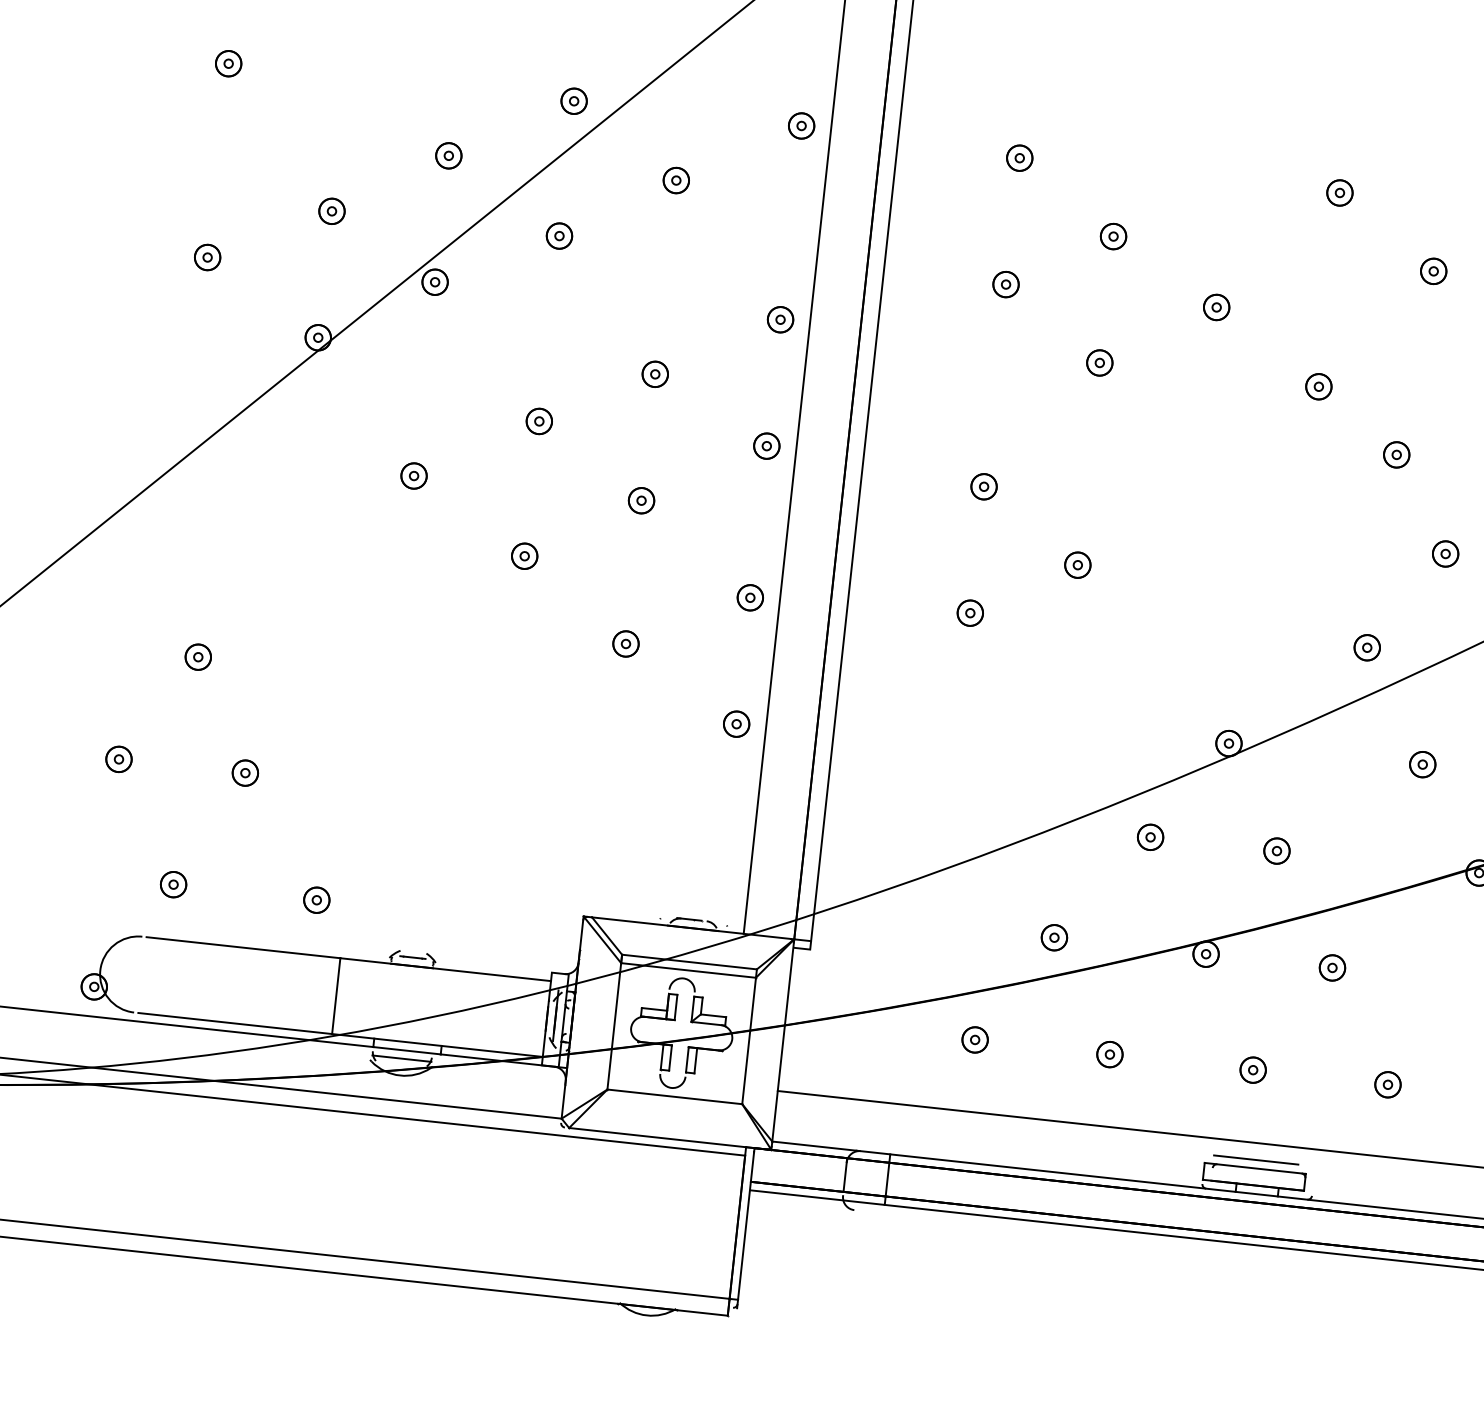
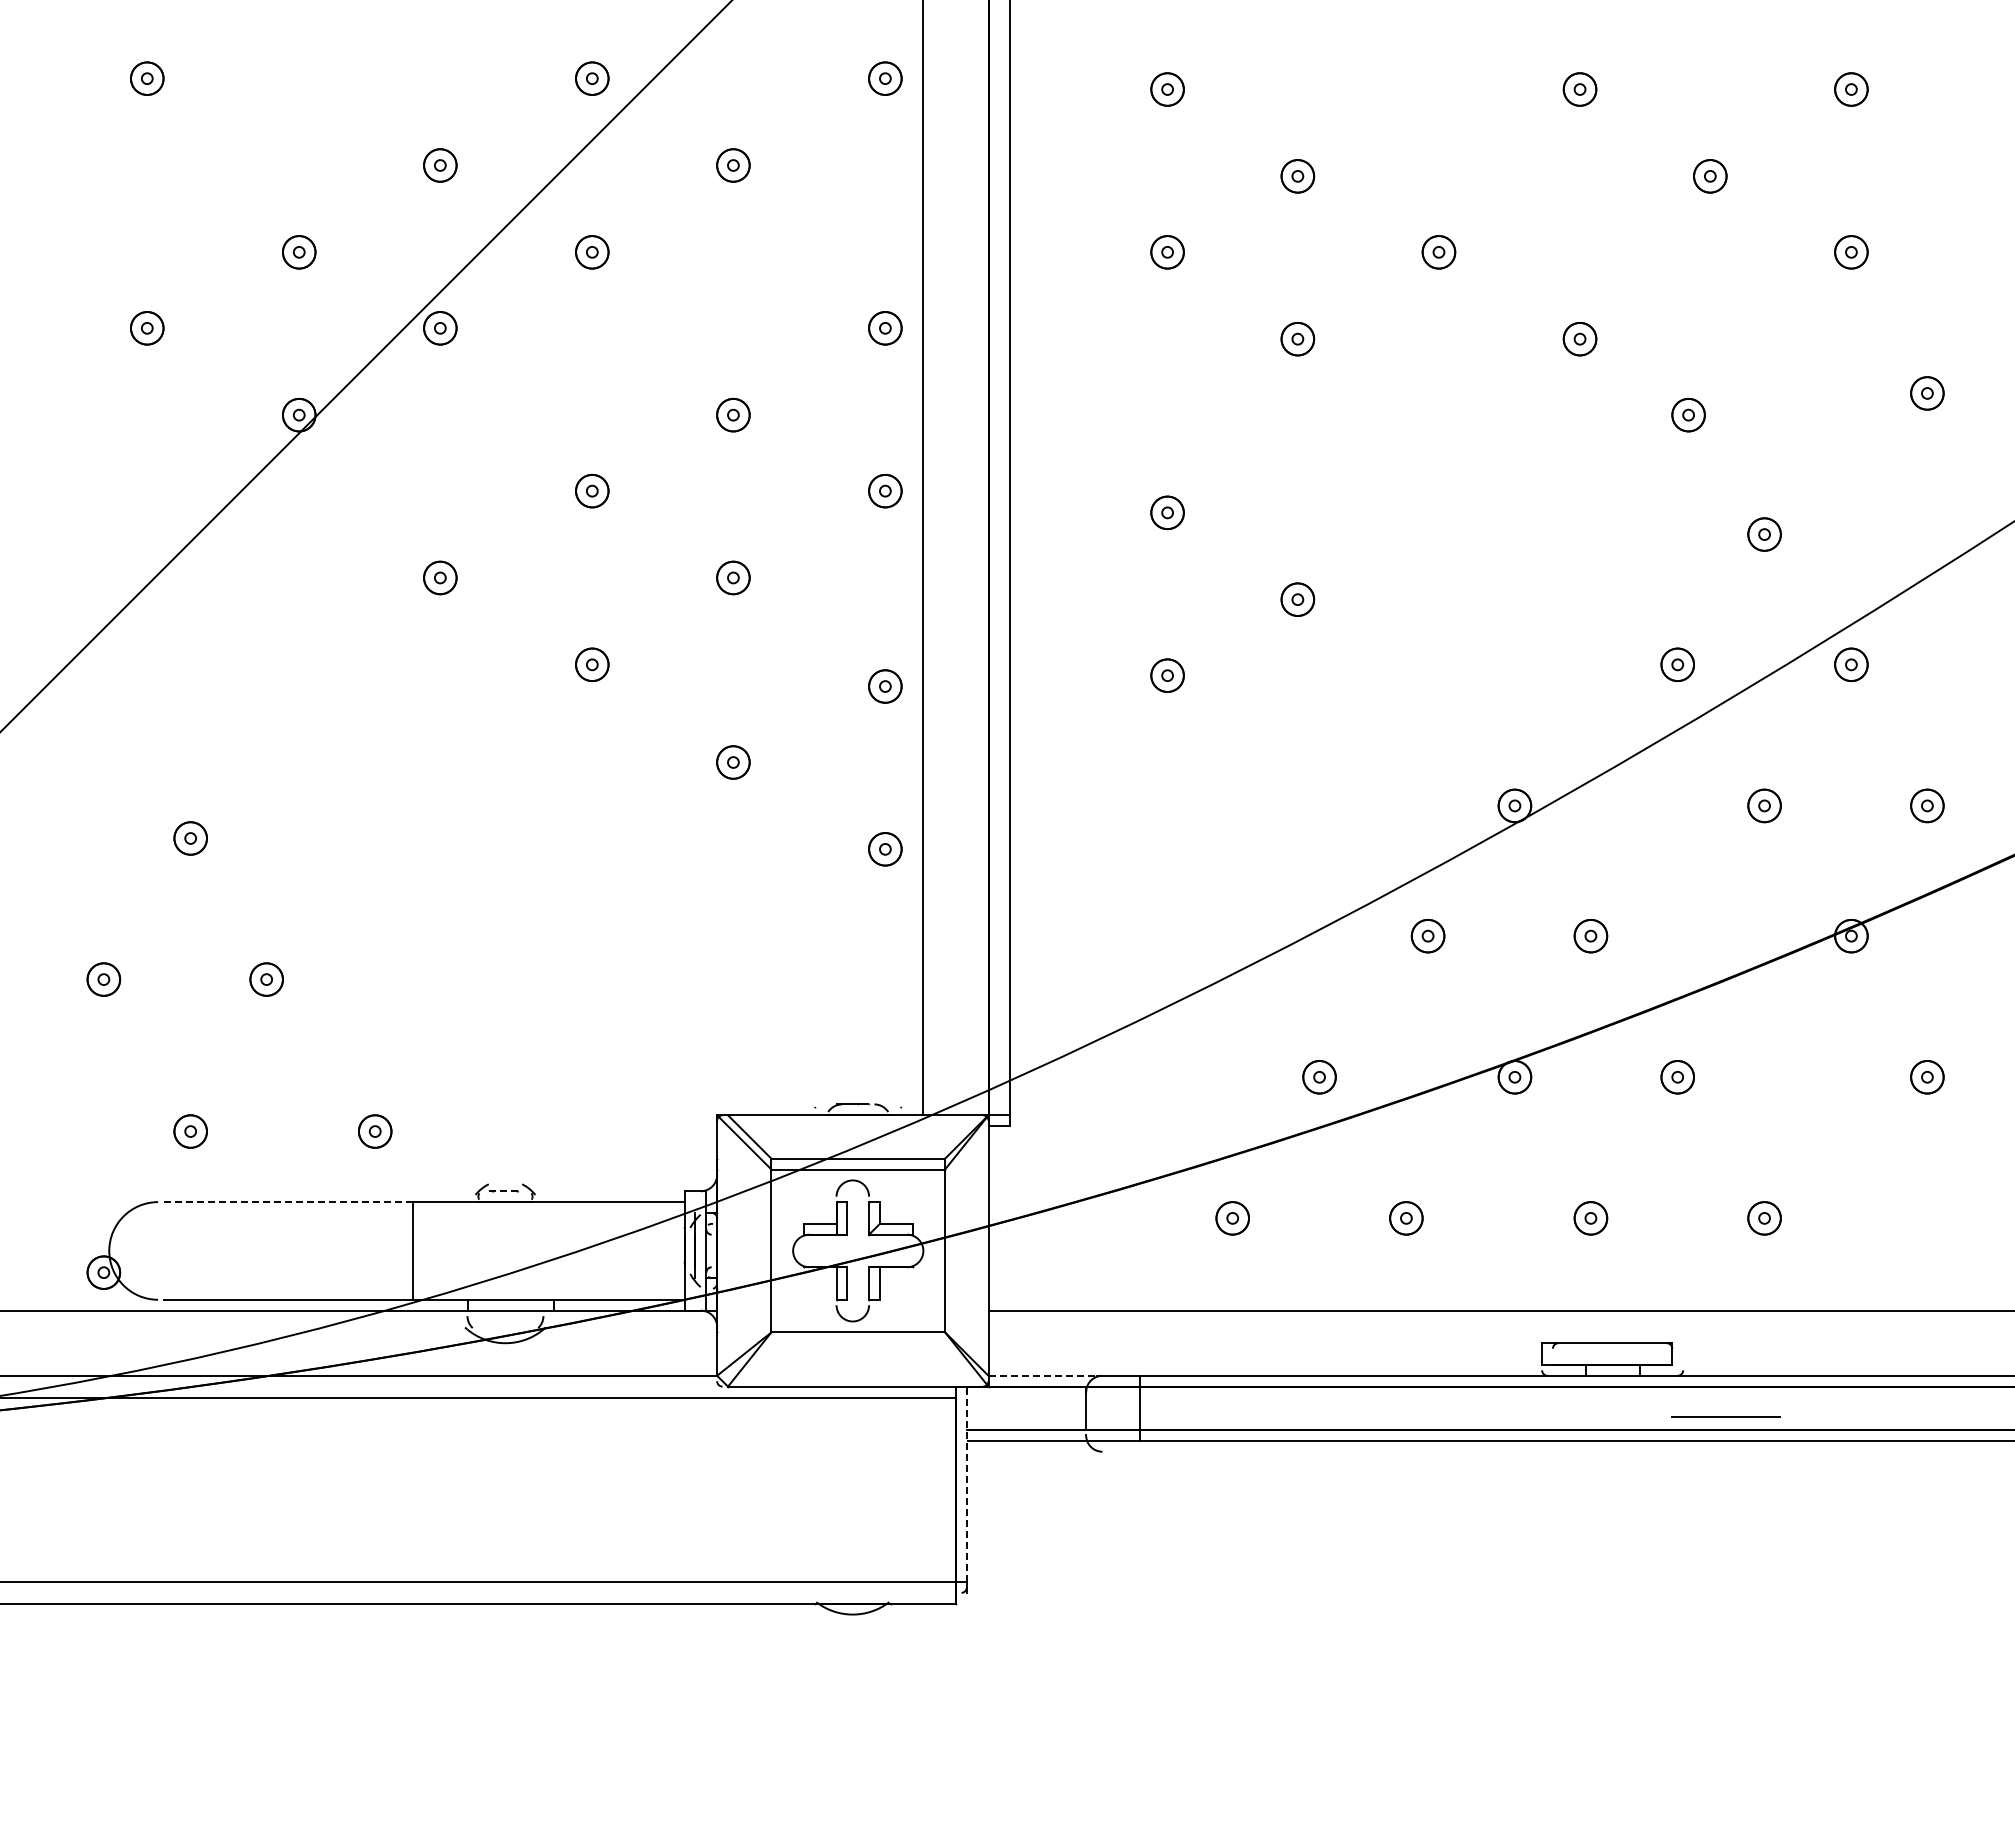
line: (243, 948) -> (288, 1202), solid -> dashed
line: (412, 957) -> (505, 1191), solid -> dashed
line: (401, 1058) -> (505, 1321), removed
line: (815, 1145) -> (1043, 1375), solid -> dashed
line: (1255, 1159) -> (1725, 1416), moved
line: (746, 1224) -> (966, 1484), solid -> dashed

